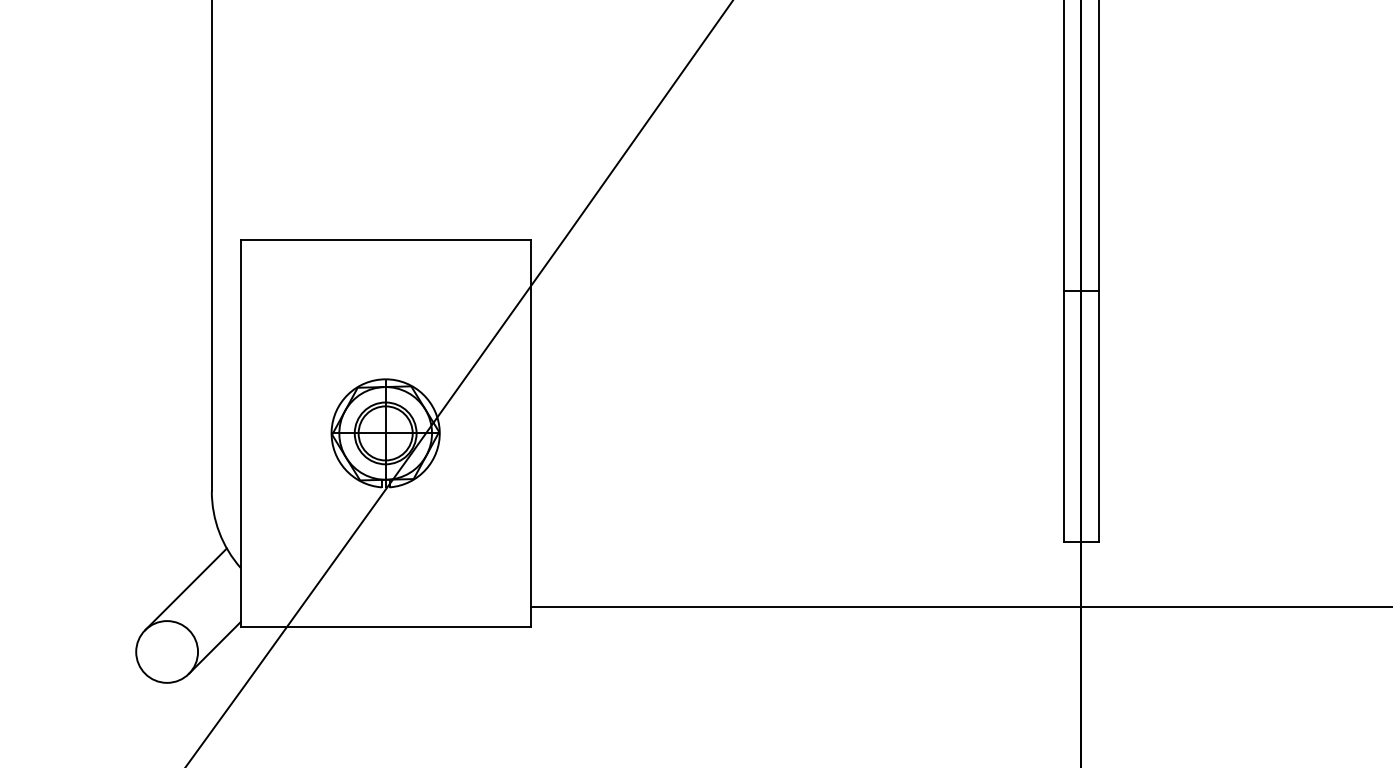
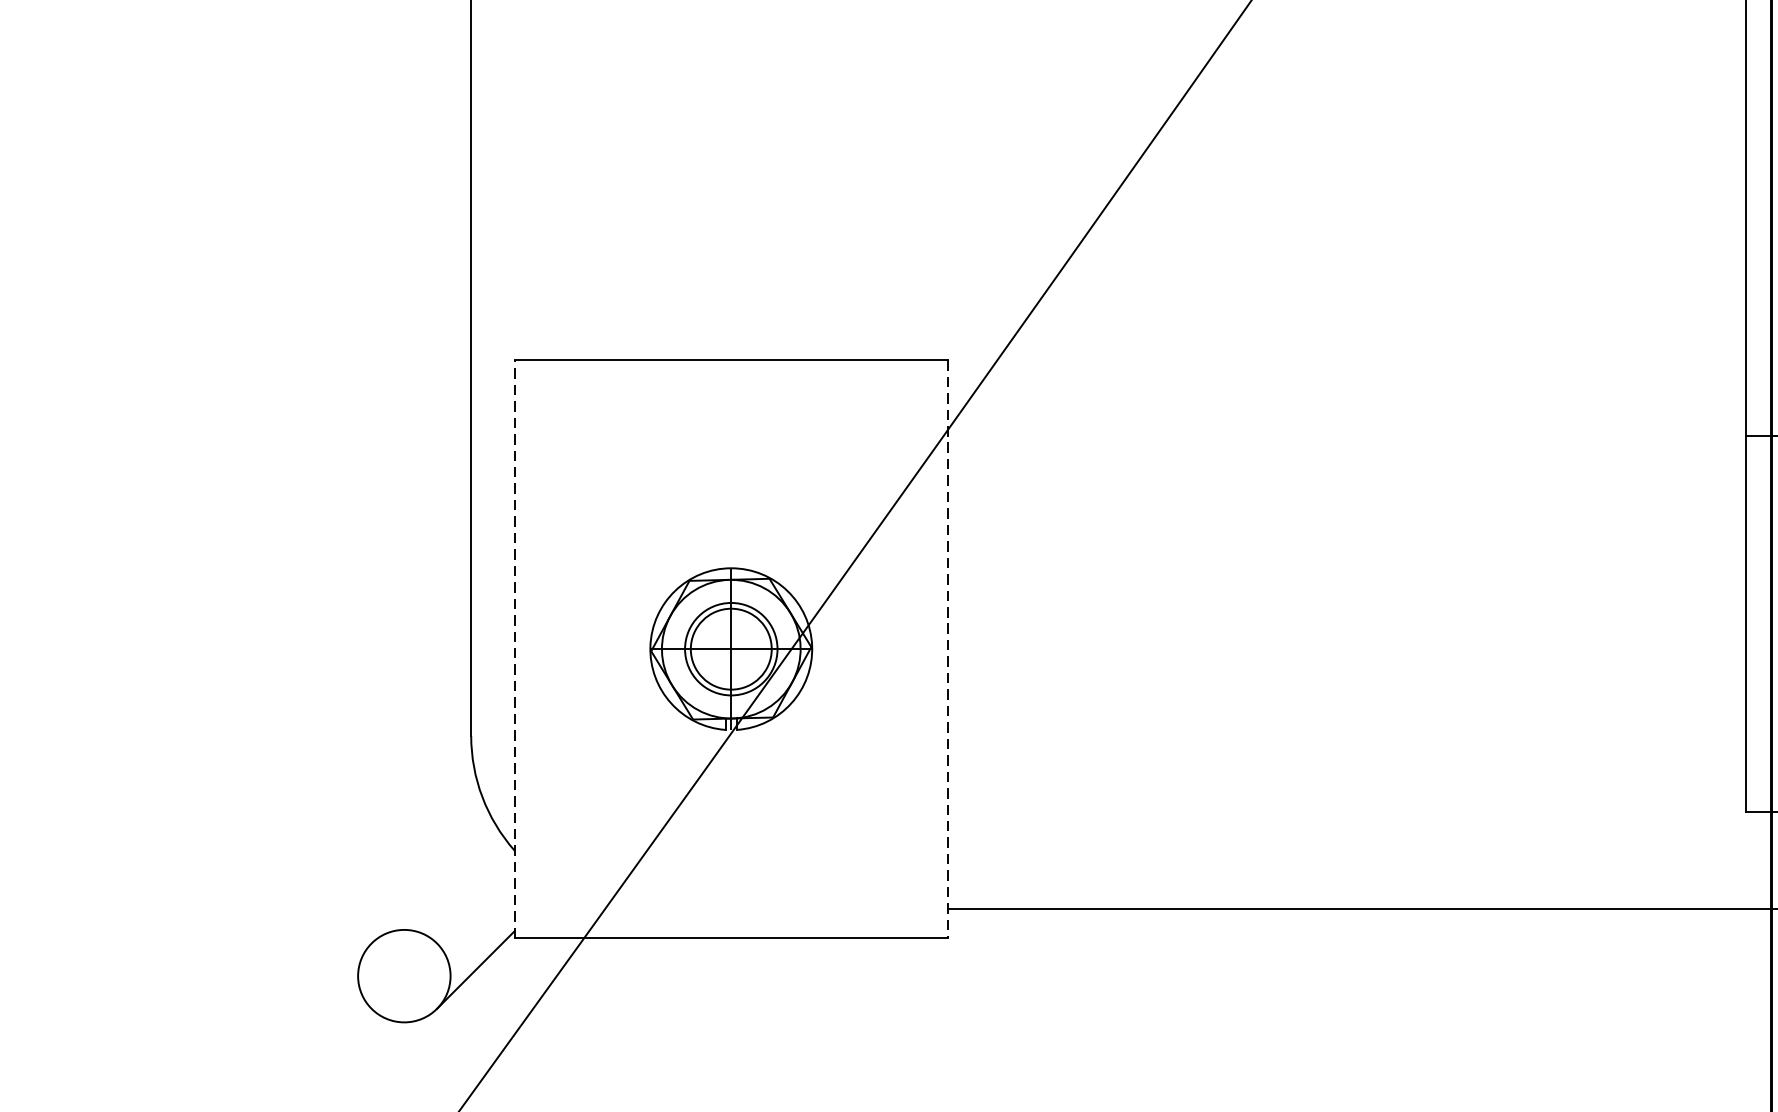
line: (240, 432) -> (514, 647), solid -> dashed
line: (530, 433) -> (947, 649), solid -> dashed
line: (185, 589) -> (431, 882), removed

